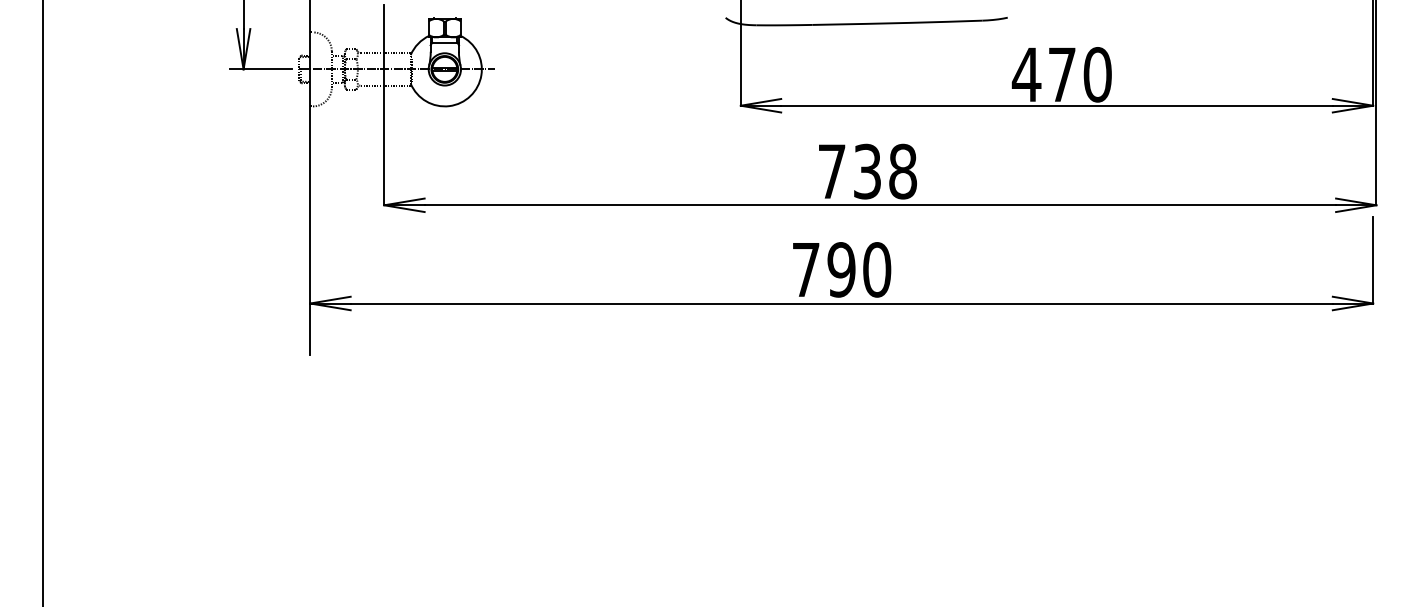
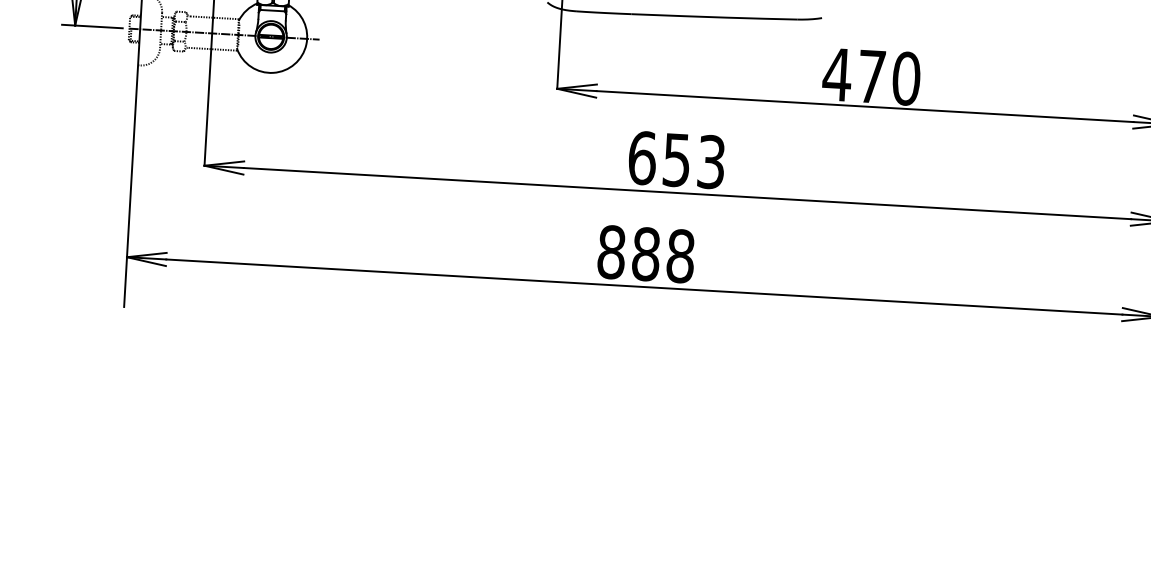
text: (867, 171) -> (676, 159), 738 -> 653
text: (841, 269) -> (646, 253), 790 -> 888

